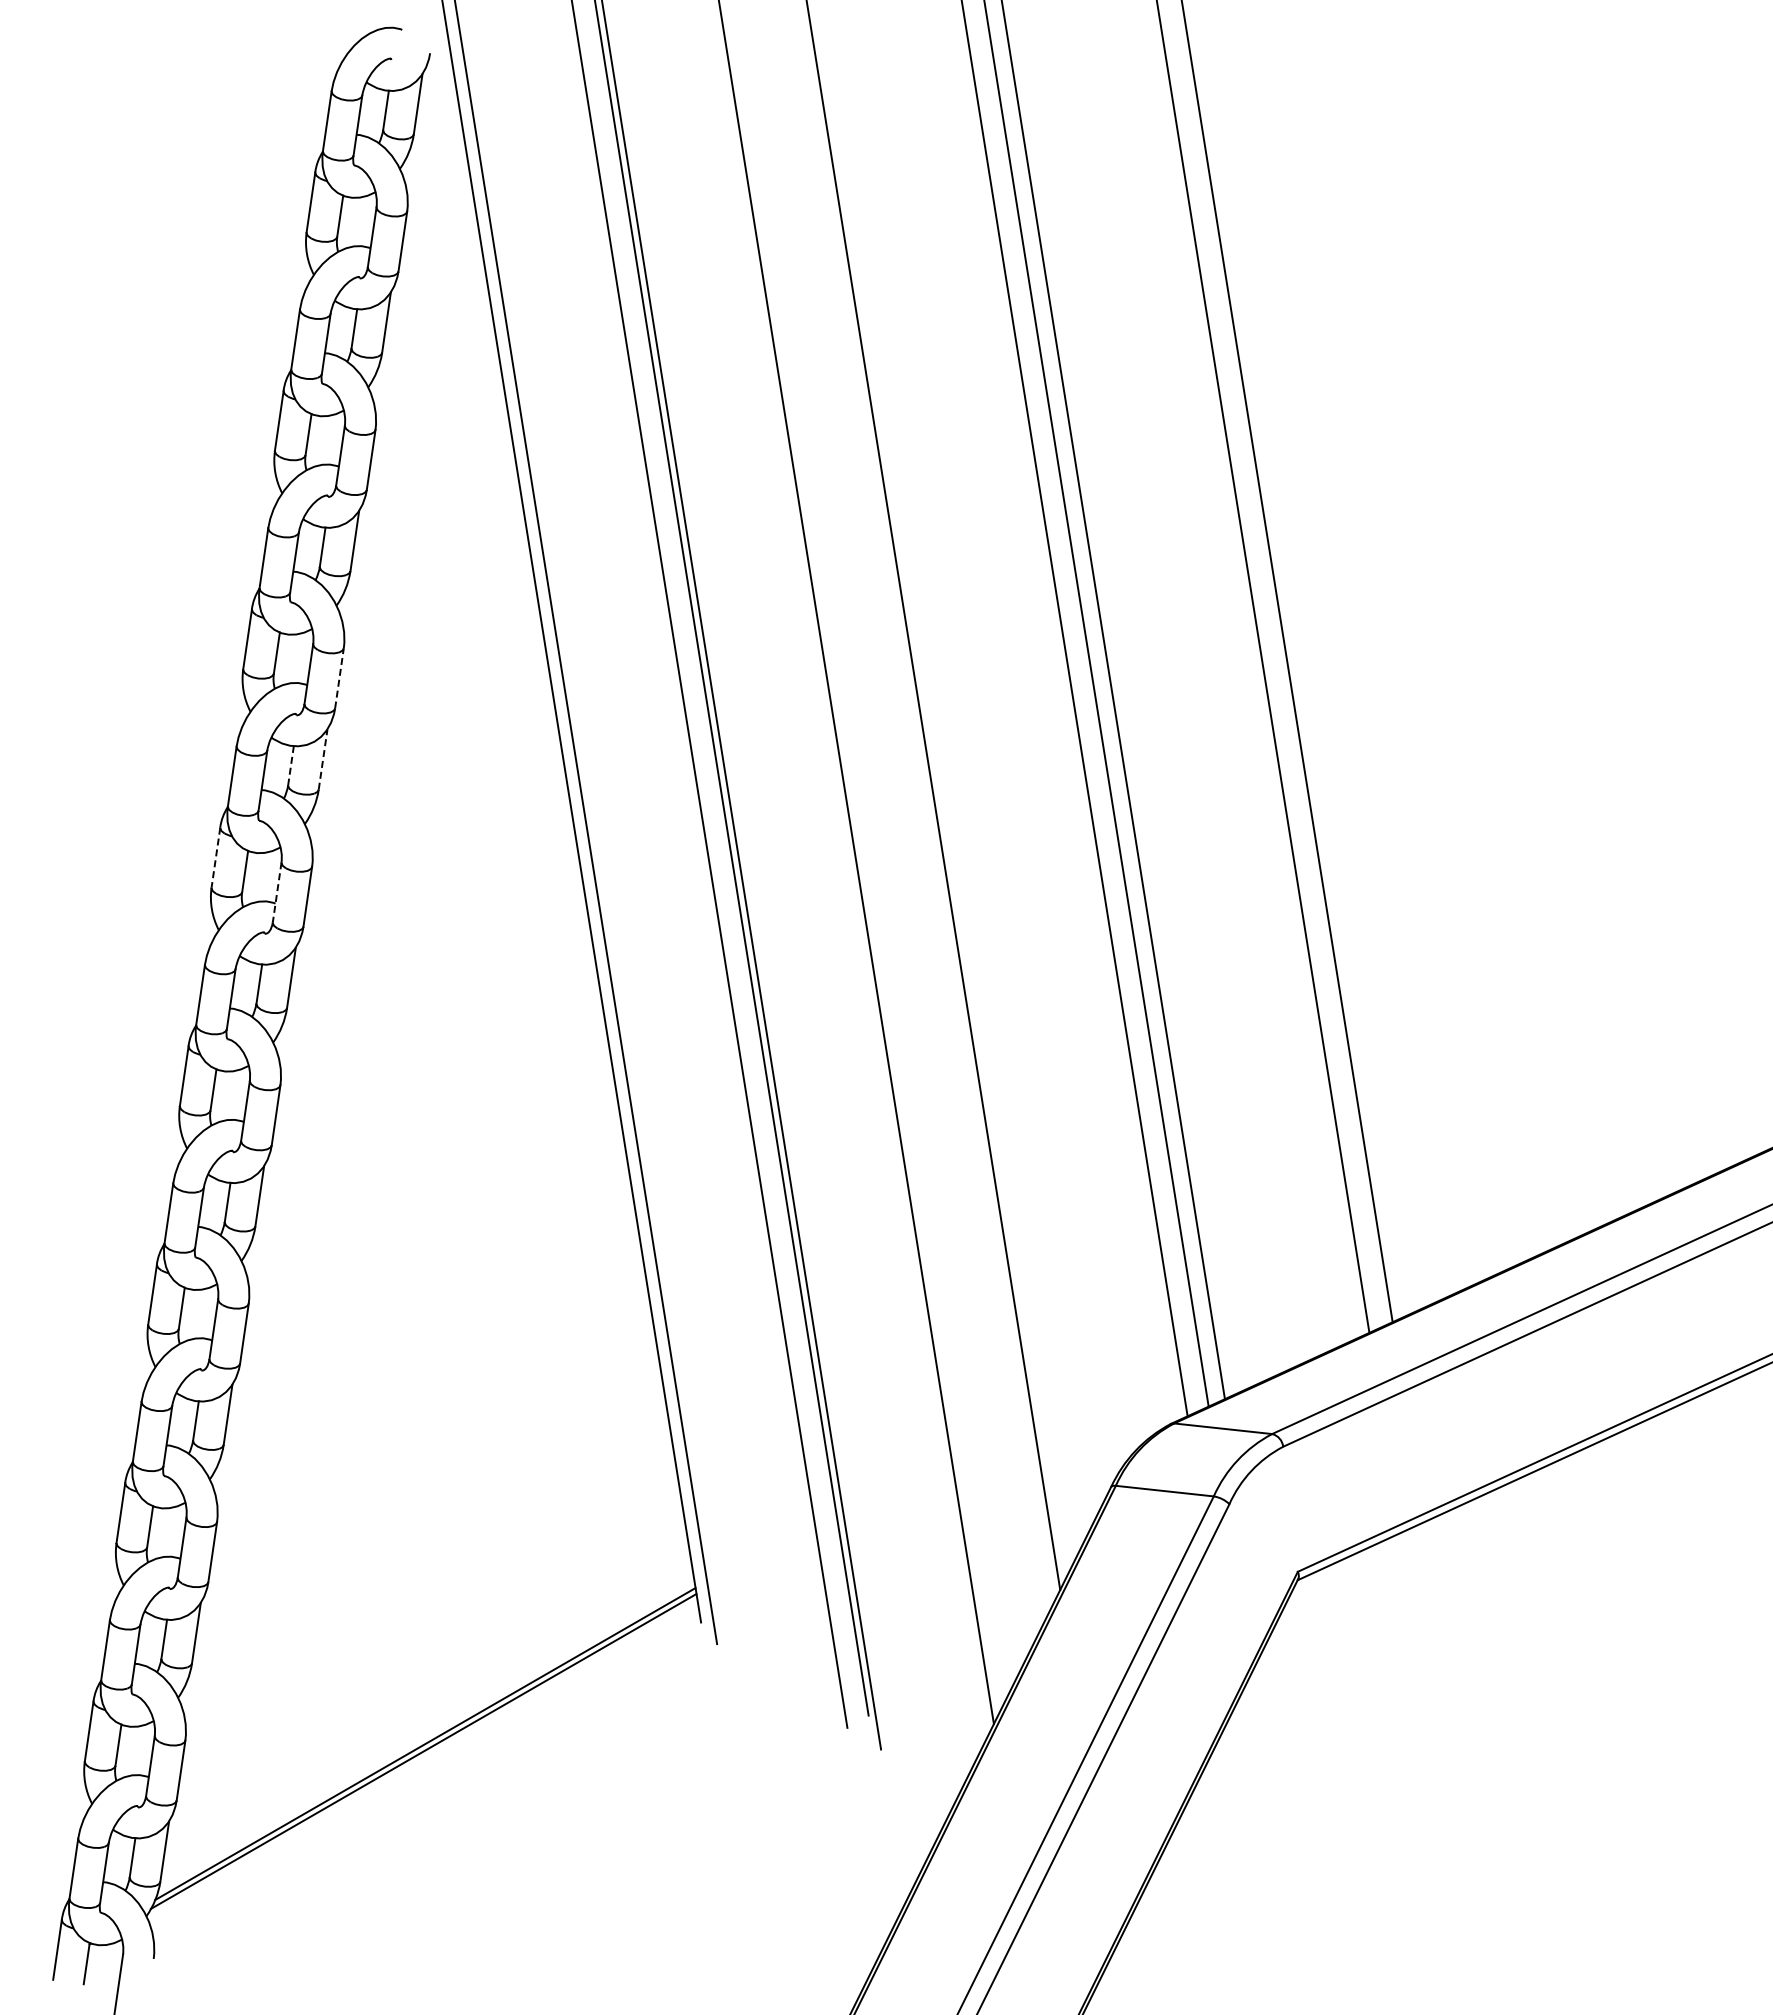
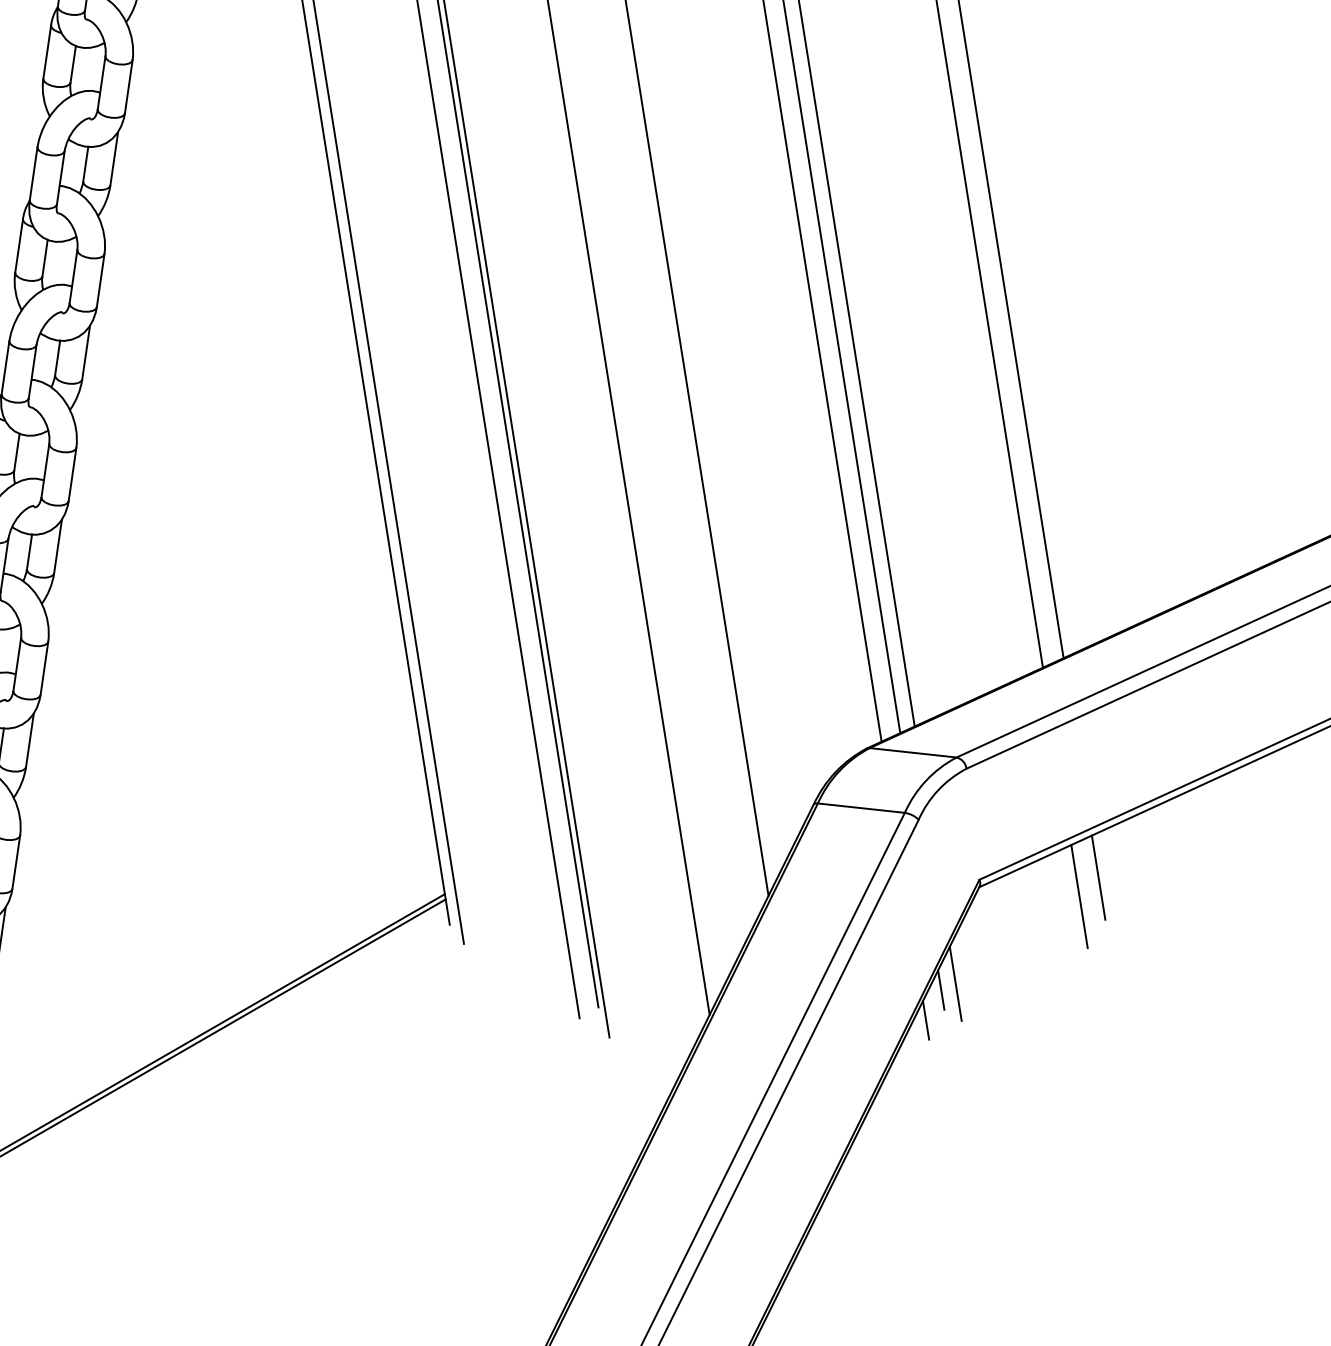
line: (339, 677) -> (128, 85), dashed -> solid
line: (323, 759) -> (114, 158), dashed -> solid
line: (291, 765) -> (86, 164), dashed -> solid
line: (215, 858) -> (18, 246), dashed -> solid
line: (277, 892) -> (73, 276), dashed -> solid
line: (1431, 1569) -> (1098, 877), added
line: (1410, 1590) -> (1079, 896), added
line: (1270, 1688) -> (955, 983), added
line: (1254, 1695) -> (940, 989), added
line: (1237, 1729) -> (925, 1019), added

